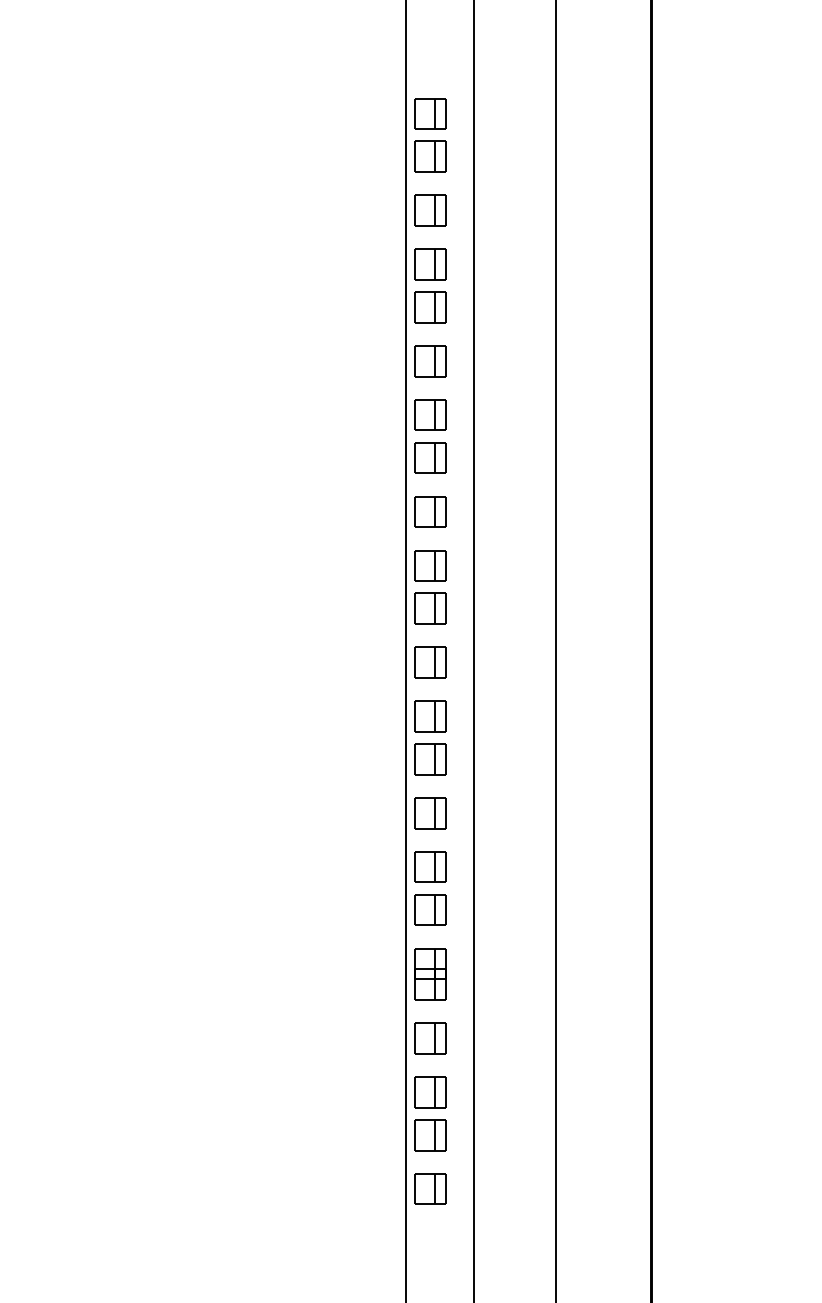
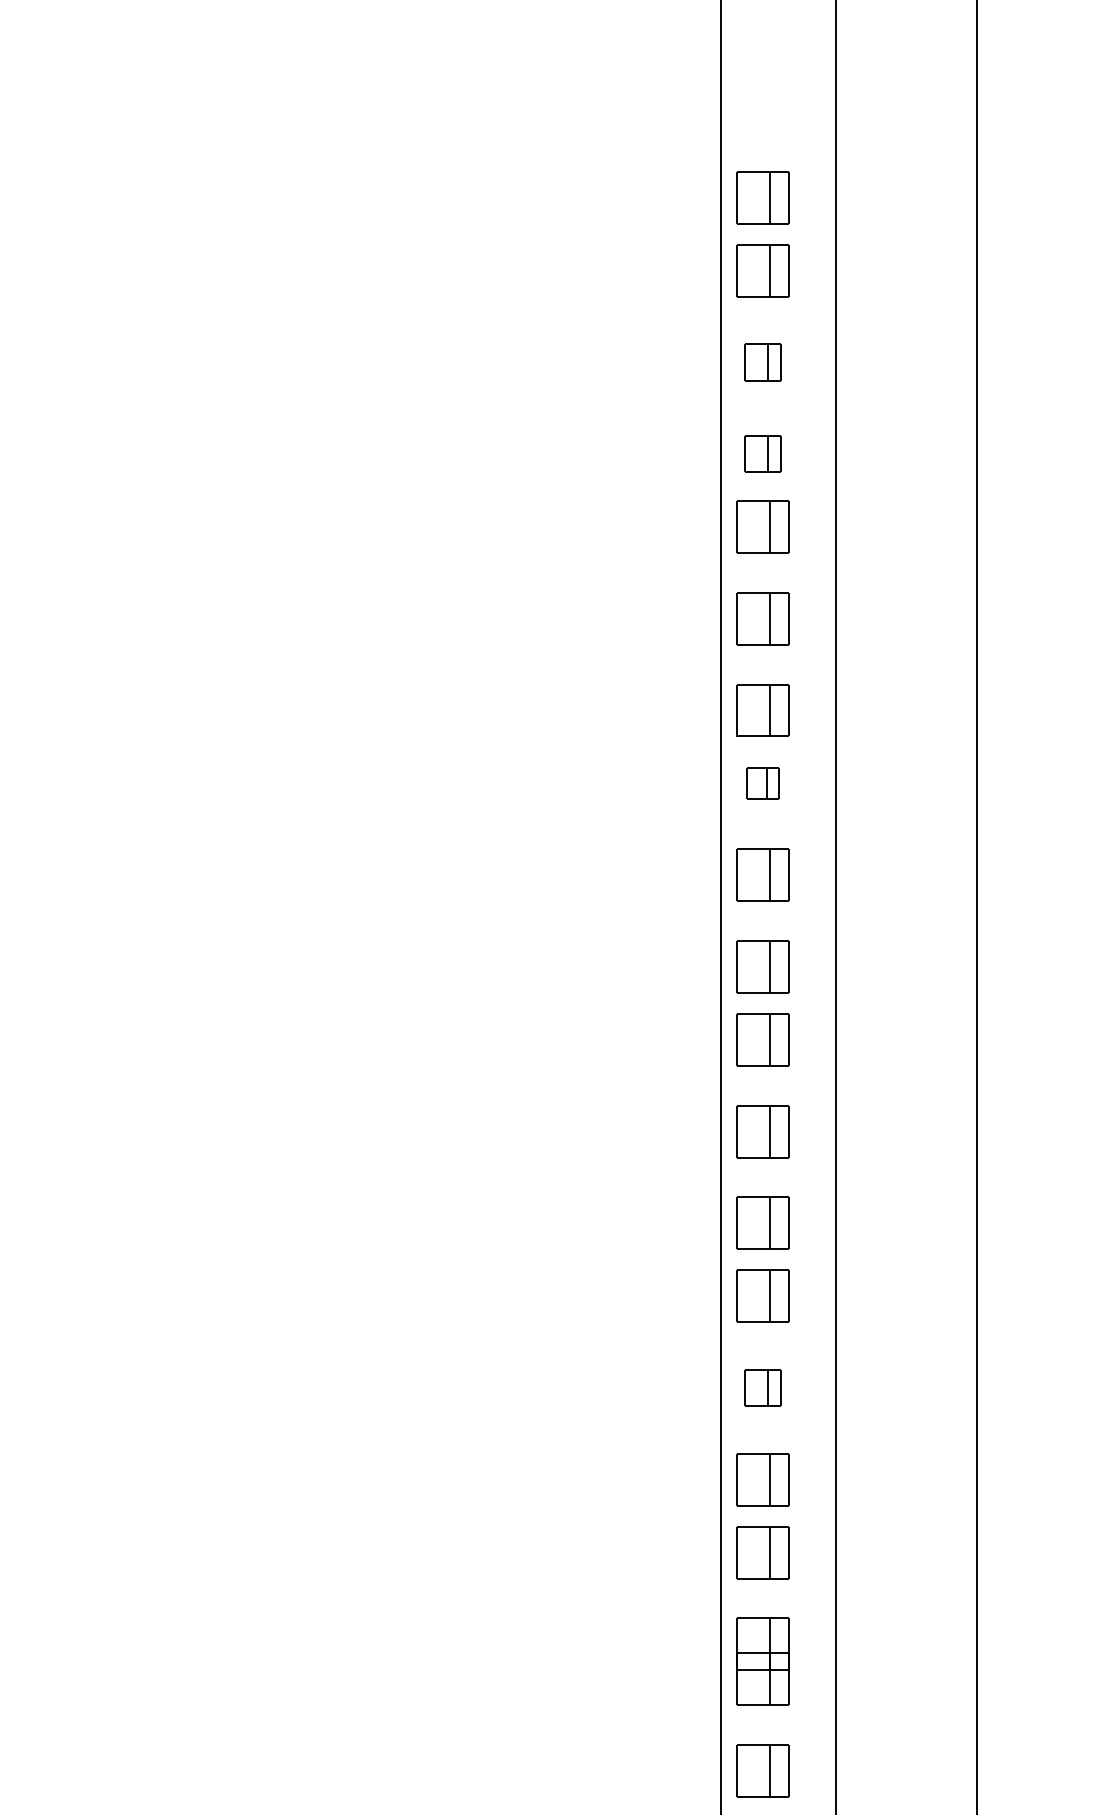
part: (430, 210) -> (762, 362), size x0.7
part: (430, 264) -> (762, 454), size x0.7
part: (430, 457) -> (762, 782), size x0.6
part: (430, 813) -> (762, 1388), size x0.7

